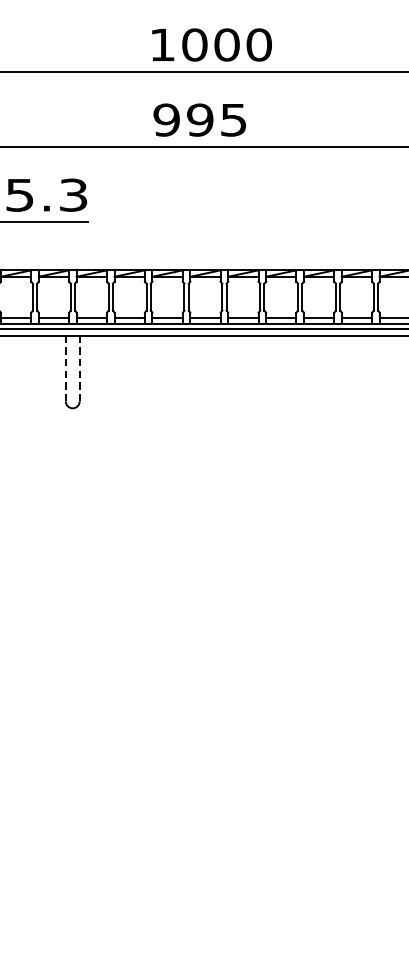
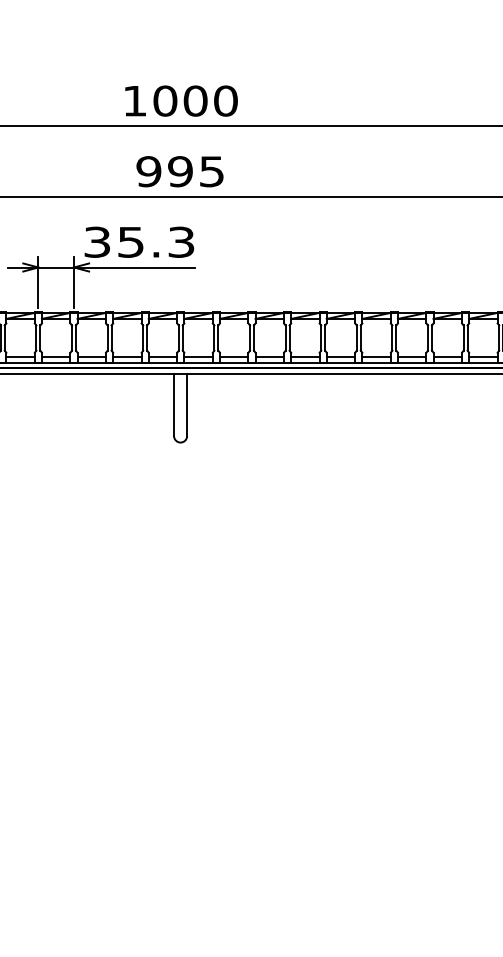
text: (212, 44) -> (181, 100), moved
text: (199, 119) -> (179, 171), moved
line: (66, 368) -> (174, 405), dashed -> solid
line: (80, 368) -> (187, 405), dashed -> solid

